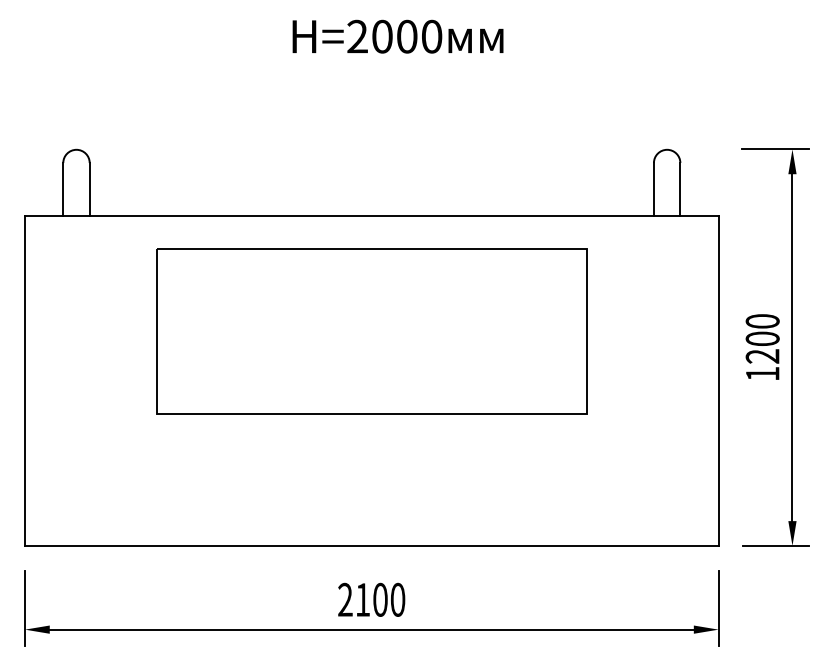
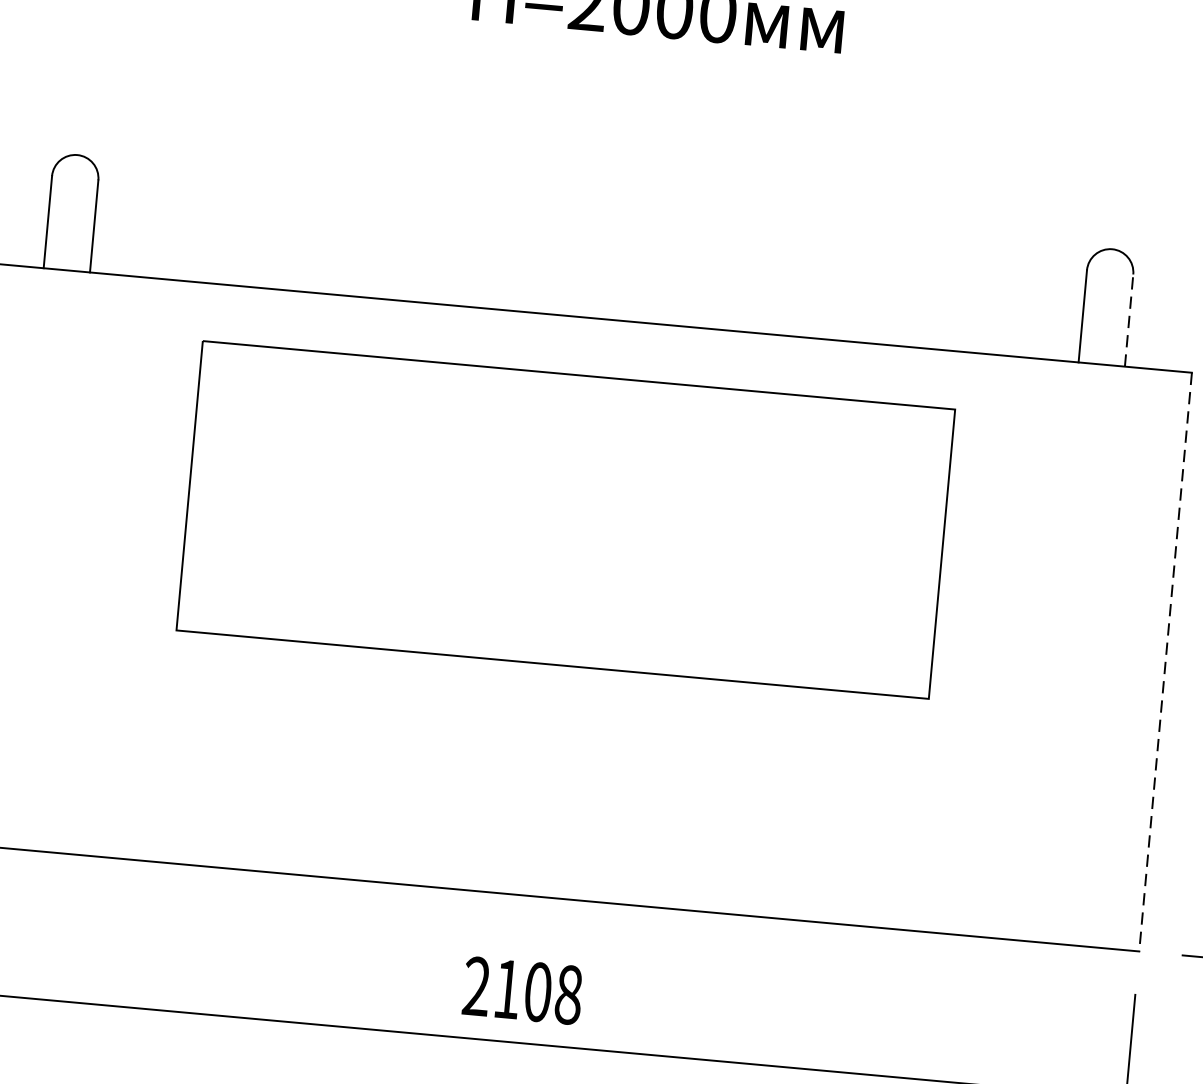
line: (680, 188) -> (1129, 319), solid -> dashed
line: (718, 381) -> (1165, 663), solid -> dashed
text: (397, 599) -> (568, 994), 2100 -> 2108

